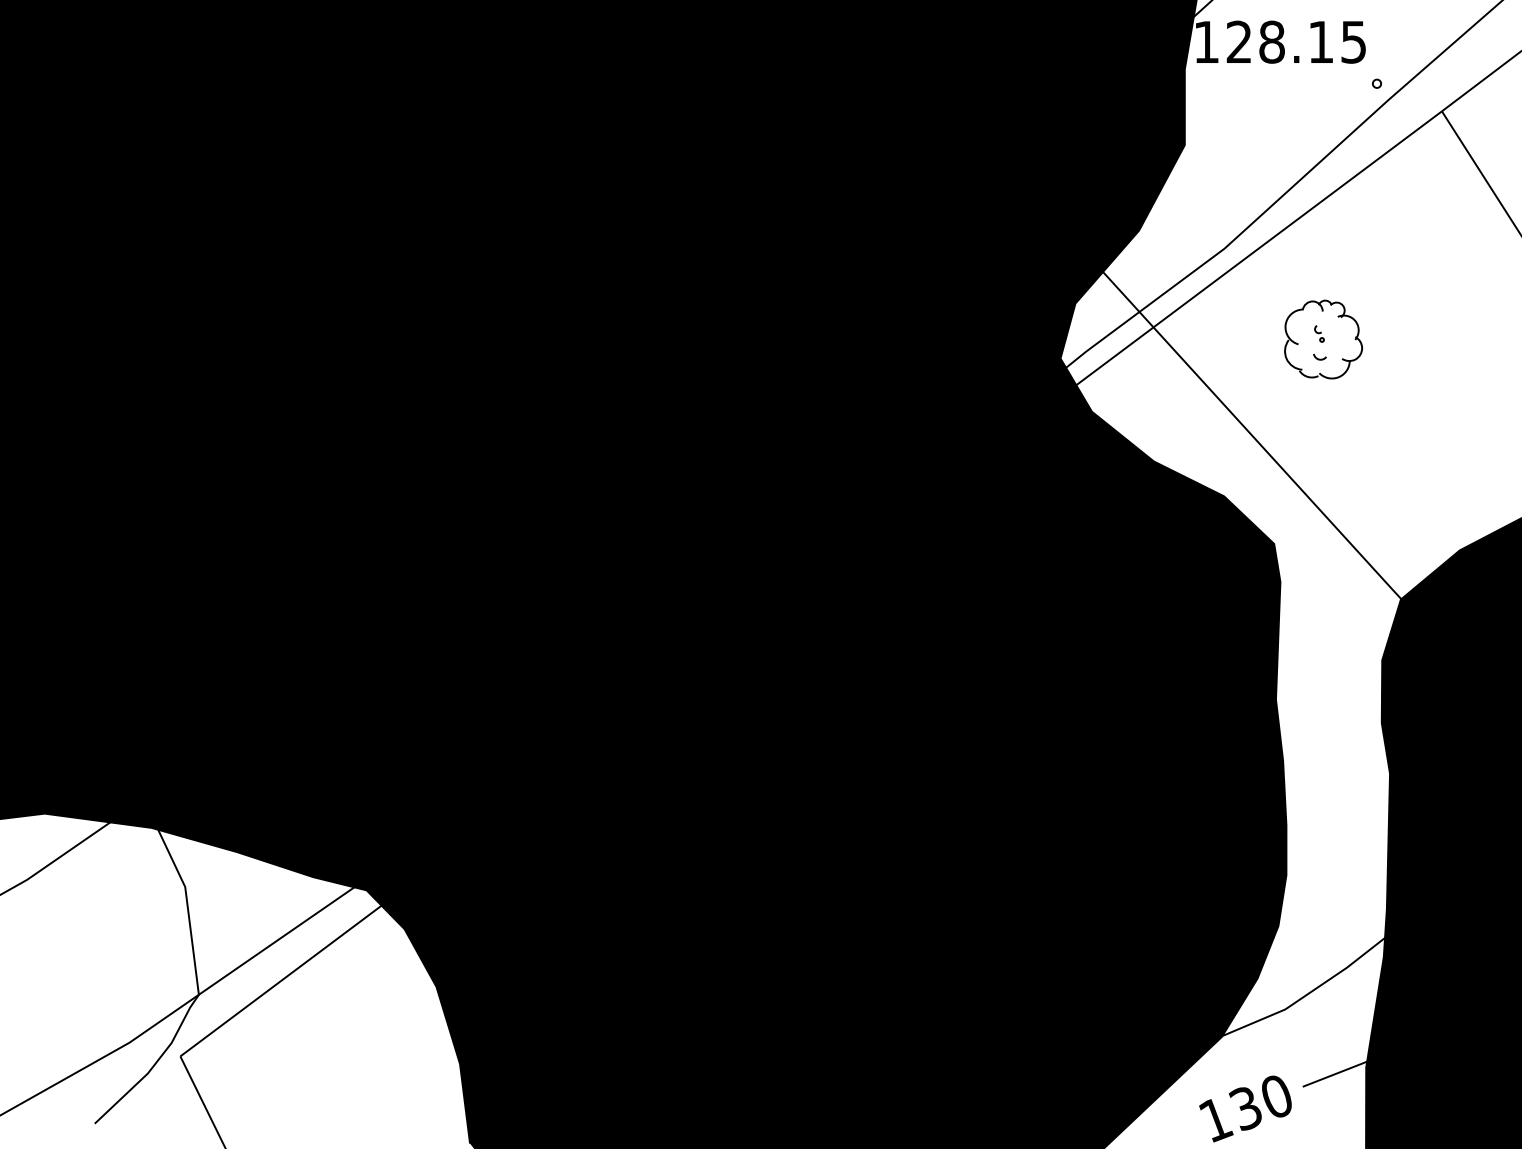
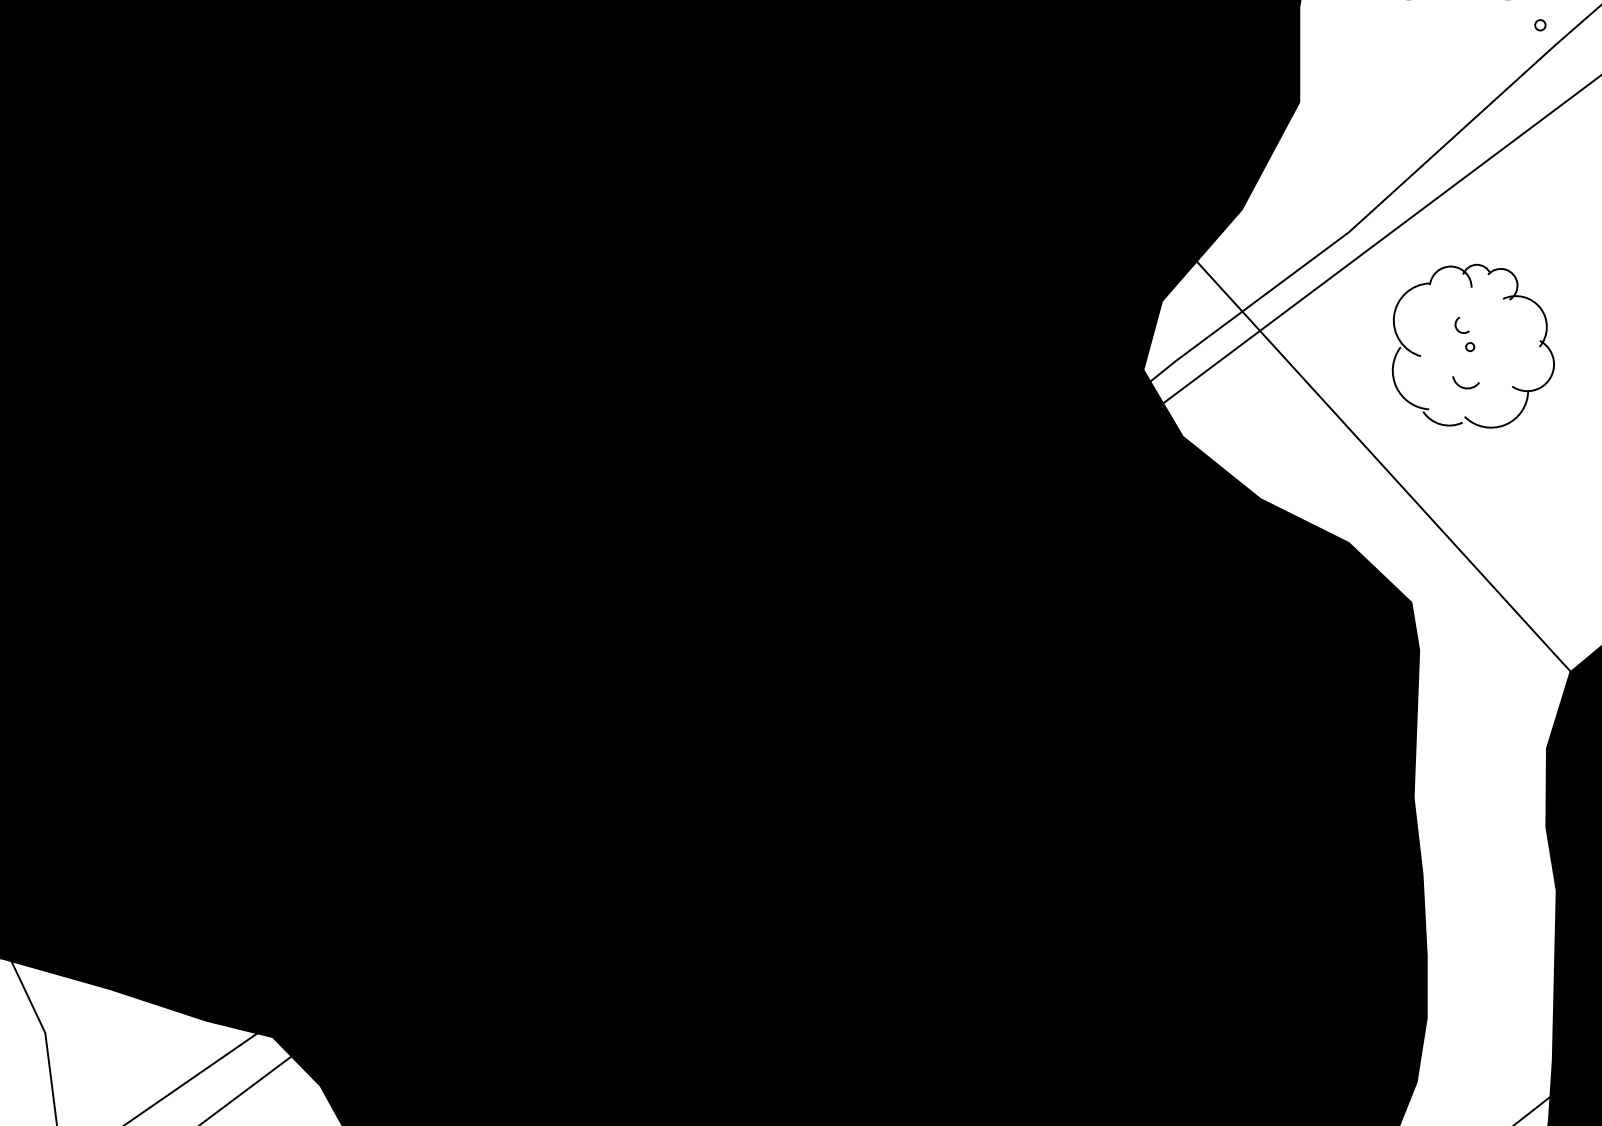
part: (1323, 339) -> (1473, 346), size x1.67

